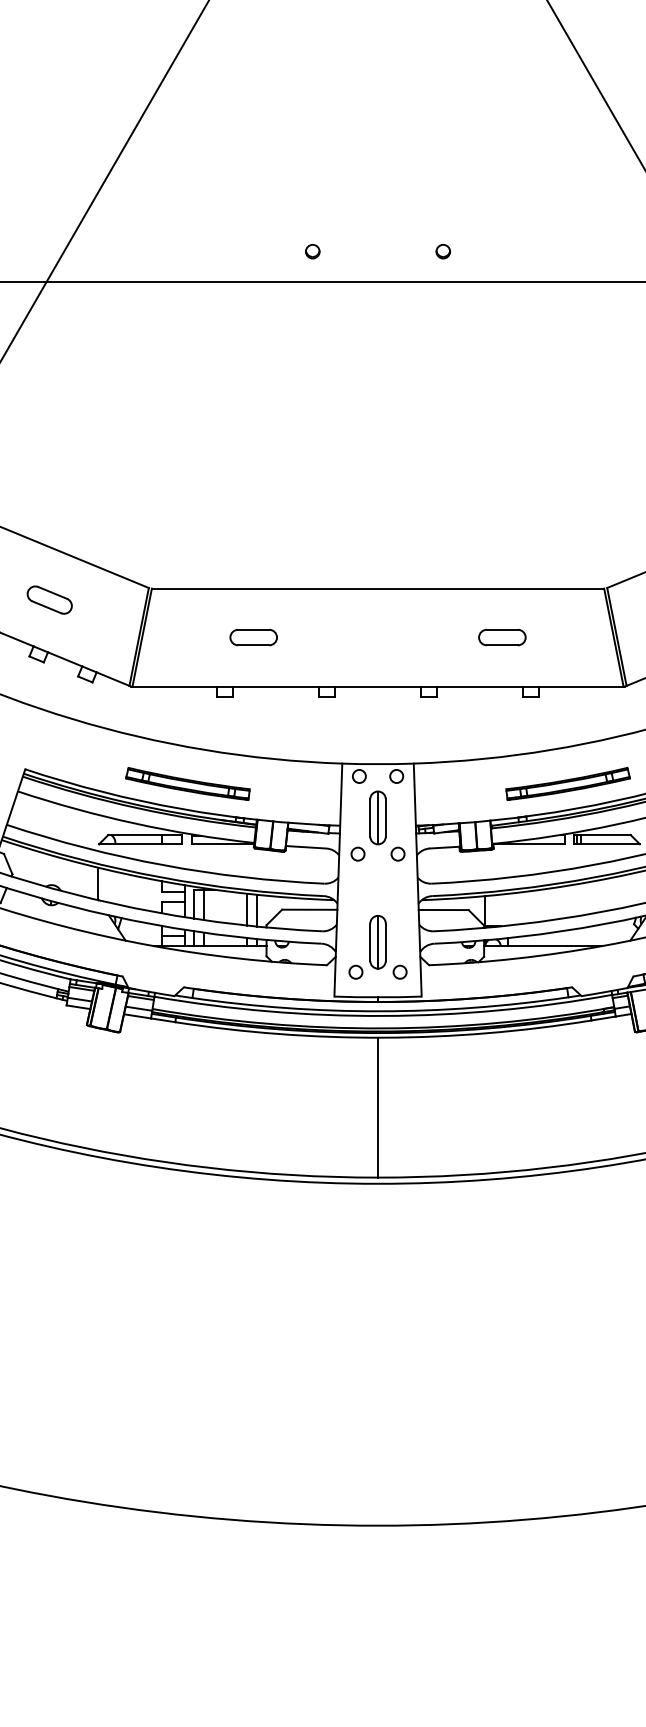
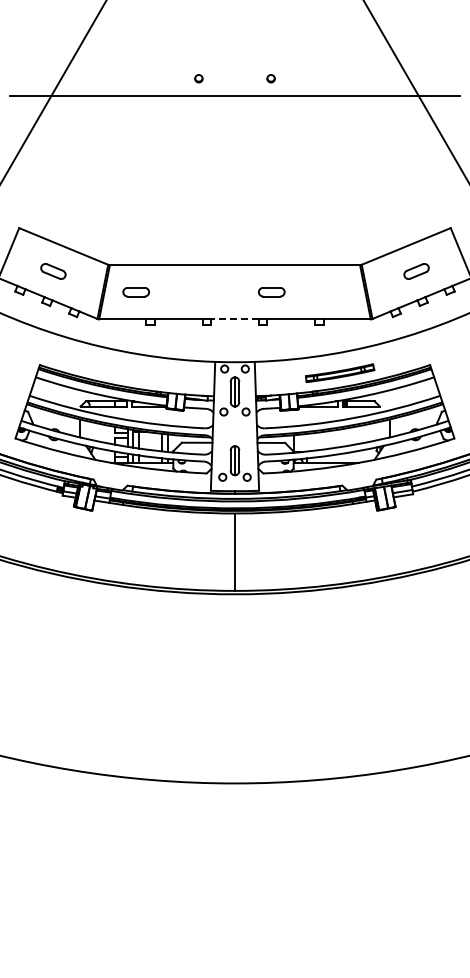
part: (252, 638) -> (135, 292), moved
part: (501, 638) -> (271, 292), moved
line: (378, 686) -> (235, 319), solid -> dashed
part: (187, 782) -> (129, 372), removed

